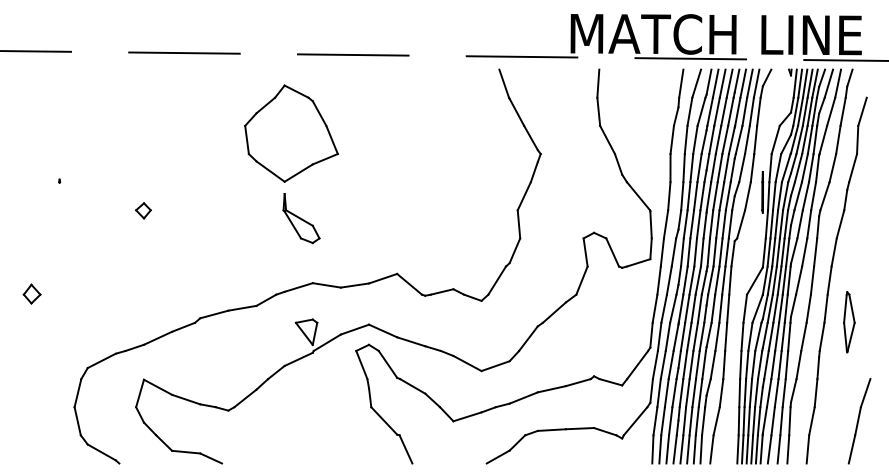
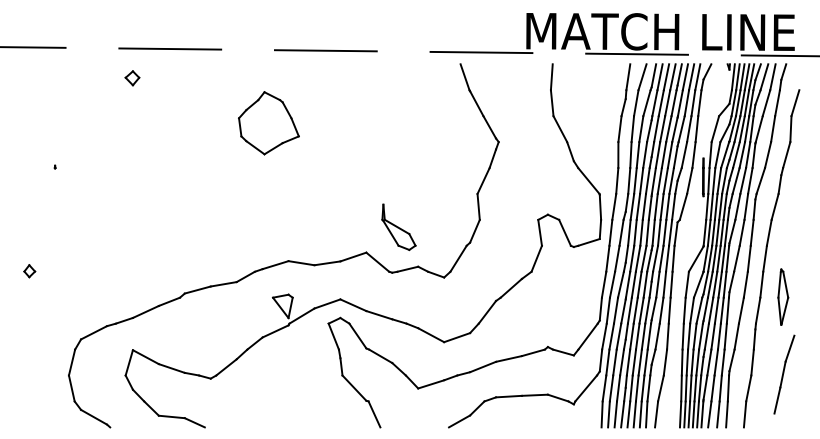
part: (291, 133) -> (268, 123), size x0.7
part: (143, 210) -> (132, 77), moved
part: (301, 218) -> (398, 227), moved
part: (31, 293) -> (29, 270), size x0.7
part: (859, 421) -> (784, 374), moved

